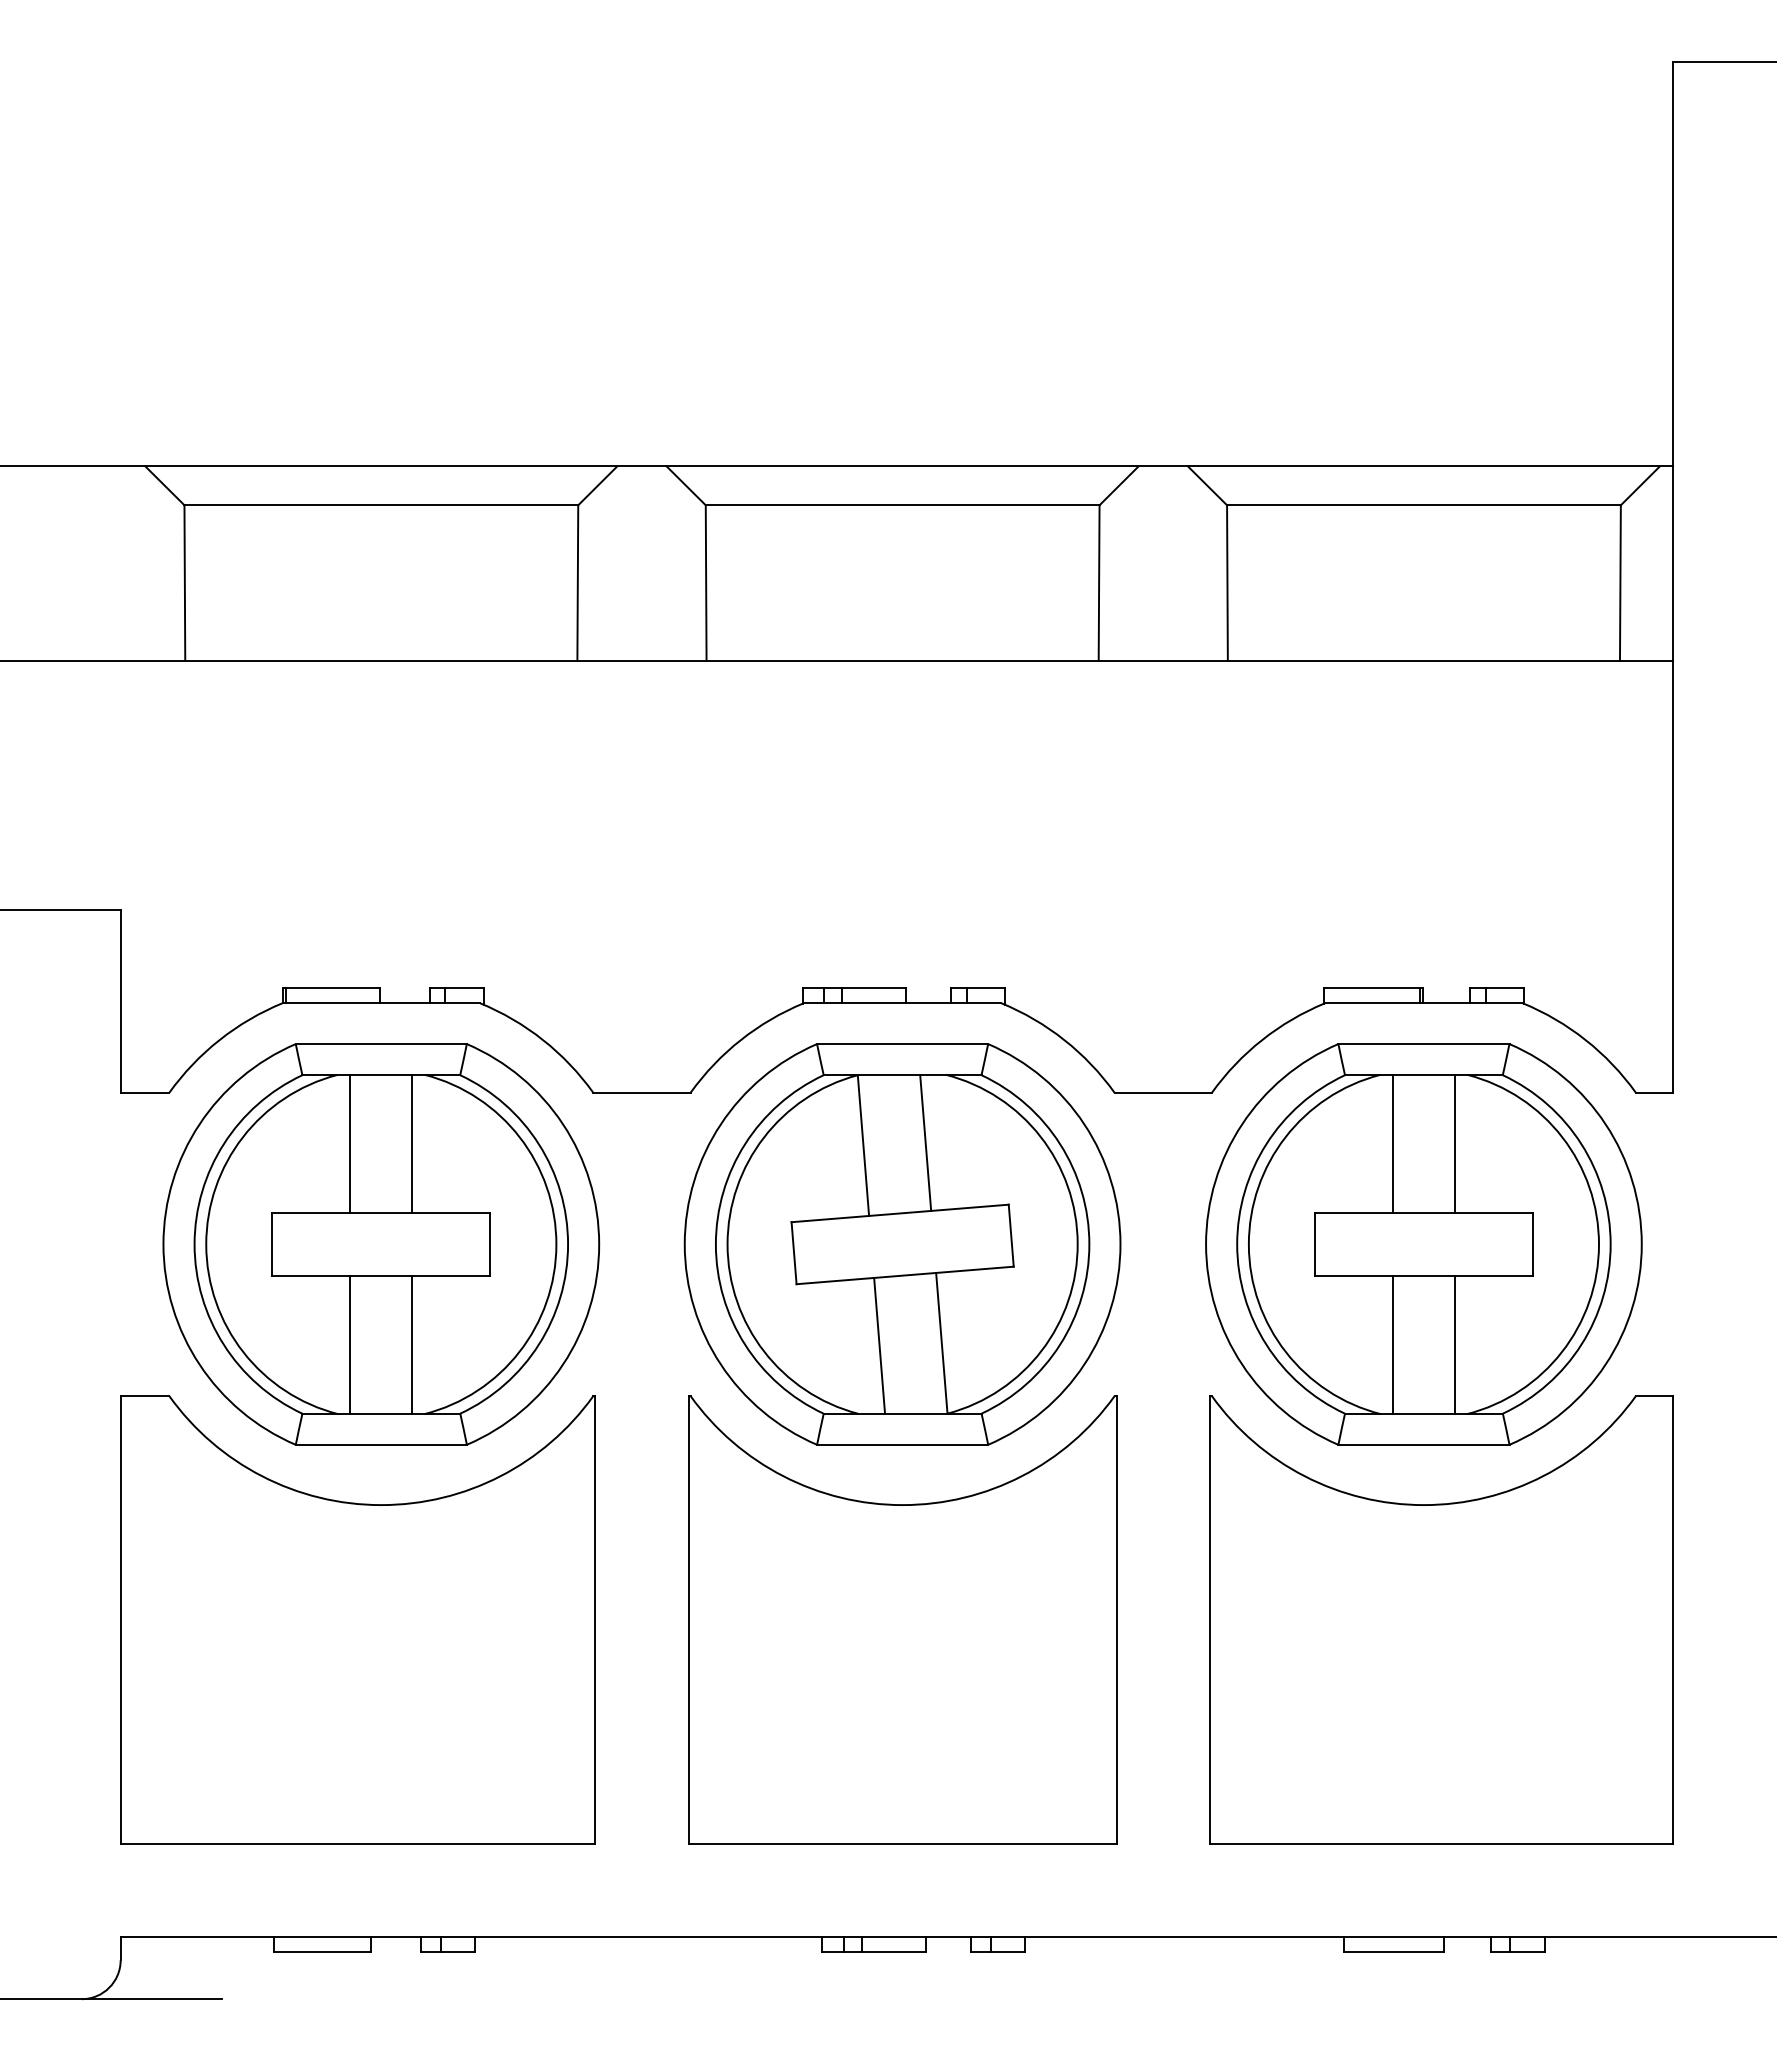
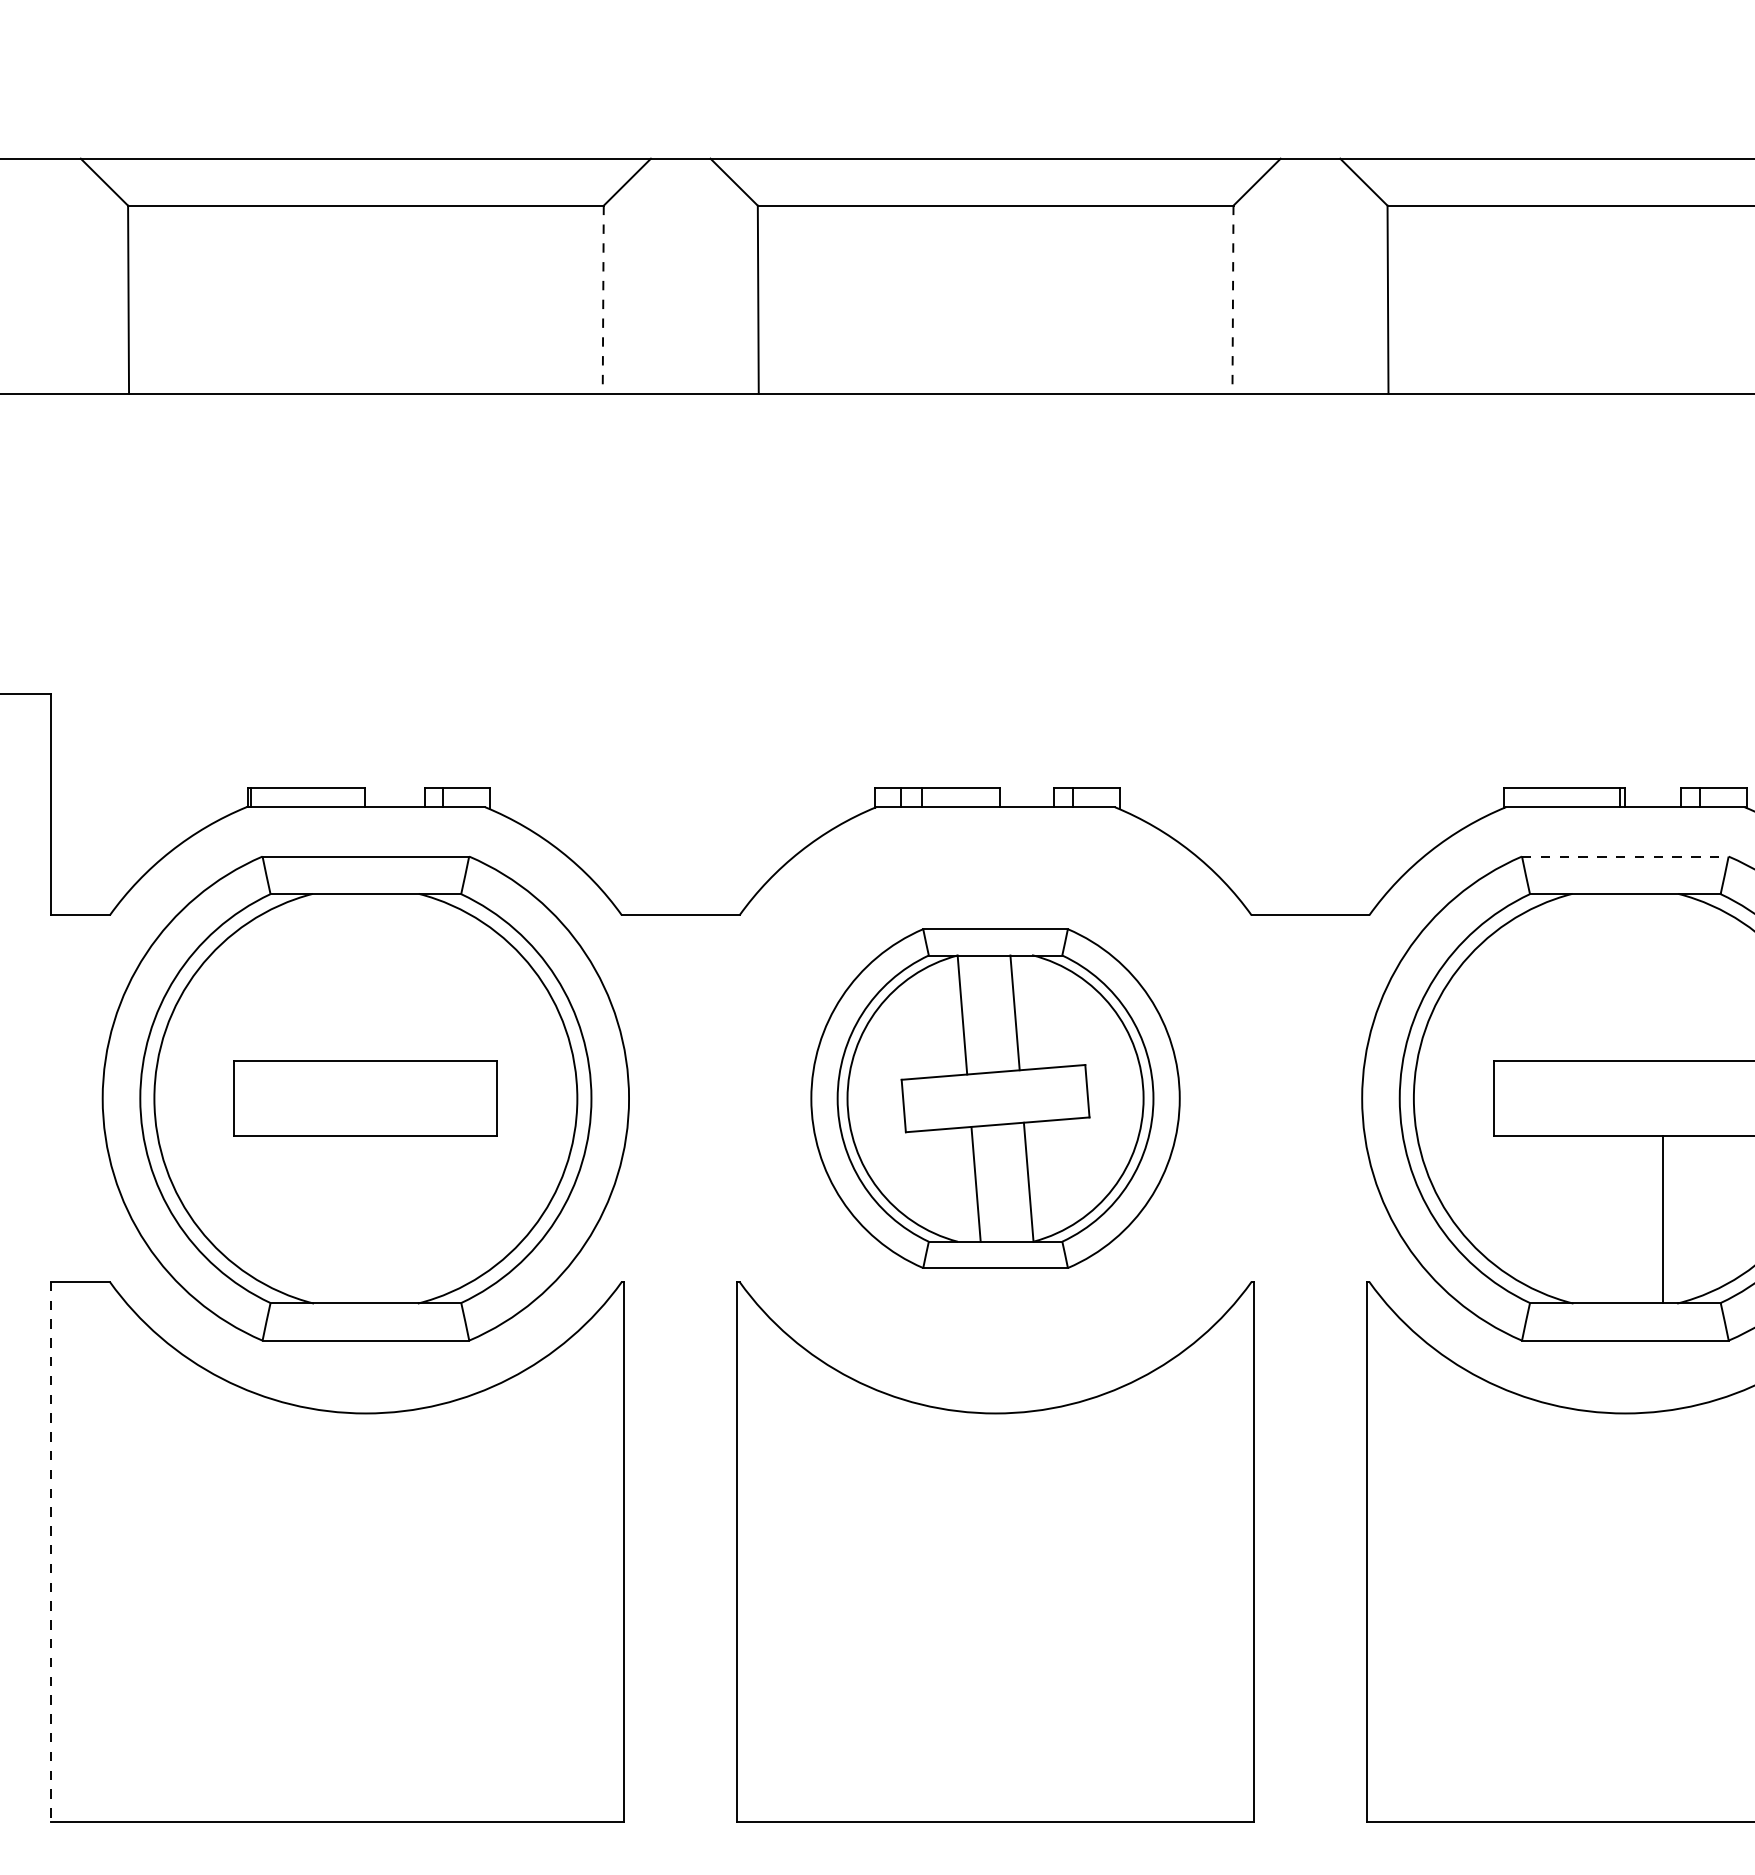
line: (577, 583) -> (602, 300), solid -> dashed
line: (1099, 583) -> (1233, 300), solid -> dashed
line: (1423, 1044) -> (1624, 857), solid -> dashed
line: (350, 1144) -> (328, 977), removed
line: (412, 1144) -> (403, 977), removed
line: (1392, 1144) -> (1587, 977), removed
line: (1455, 1144) -> (1663, 977), removed
part: (902, 1244) -> (995, 1098), size x0.7
line: (350, 1344) -> (328, 1219), removed
line: (412, 1344) -> (403, 1219), removed
line: (1392, 1344) -> (1587, 1219), removed
line: (120, 1619) -> (50, 1551), solid -> dashed

